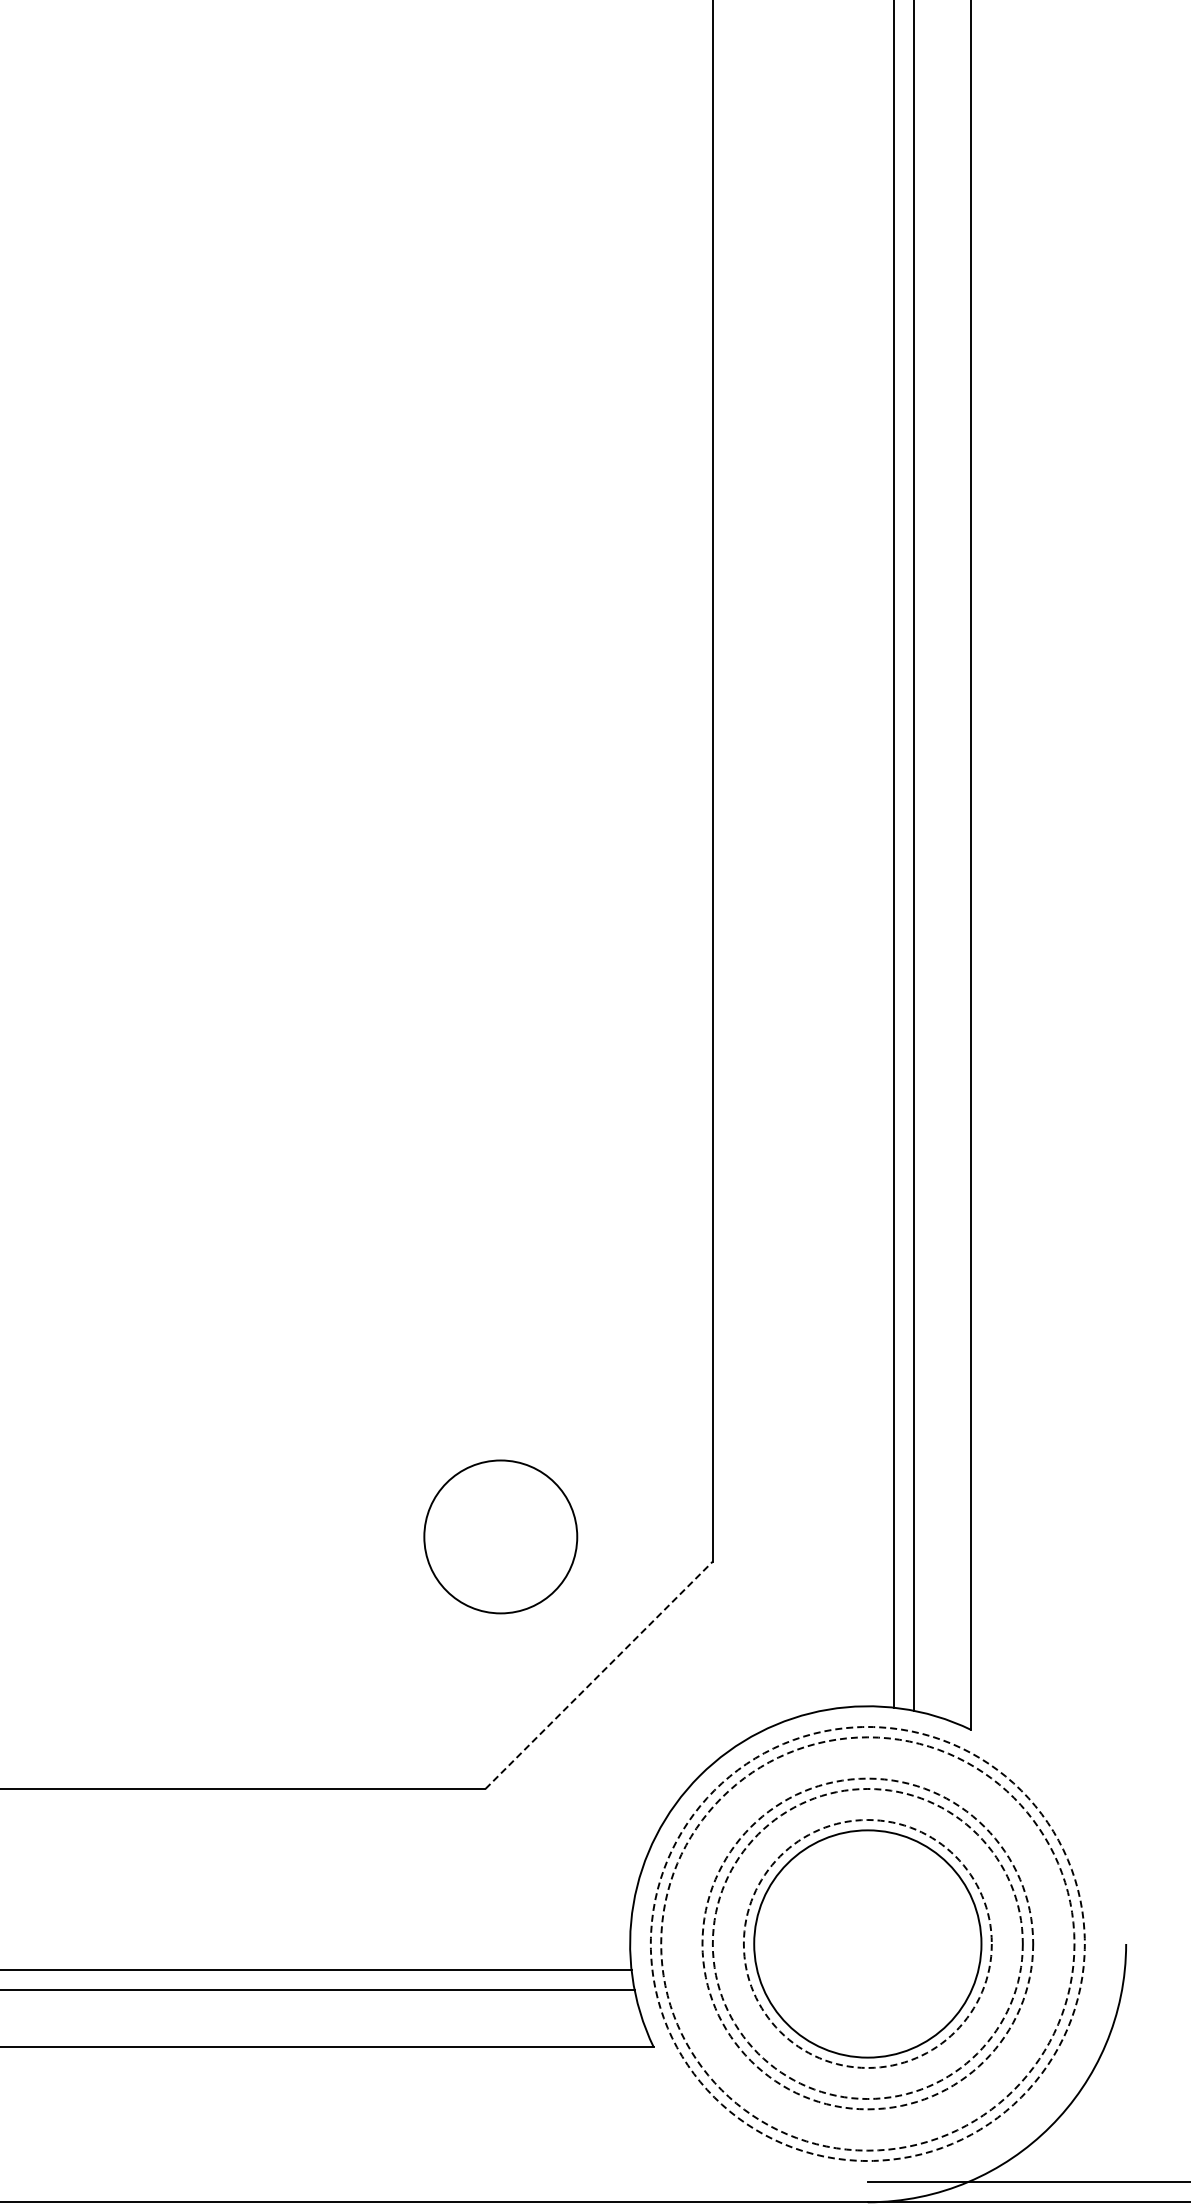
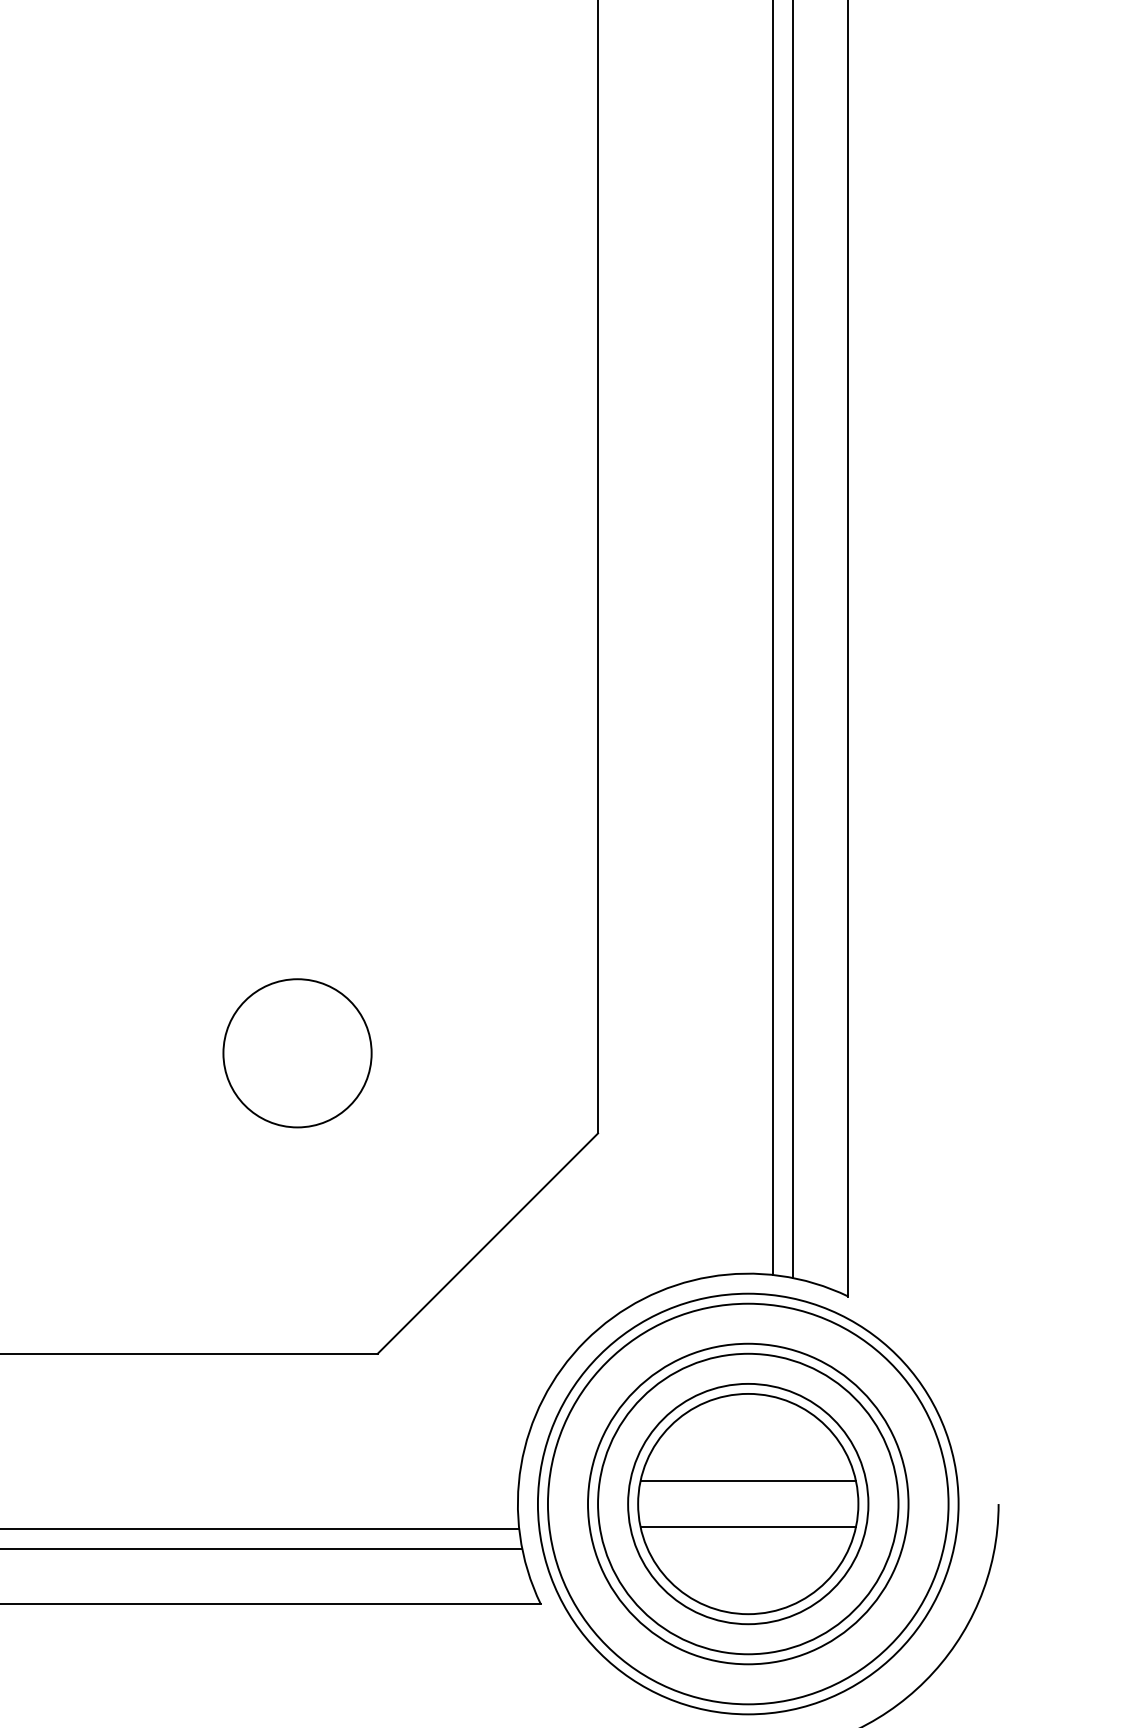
circle: (500, 1536) -> (297, 1052), moved
line: (599, 1675) -> (488, 1243), dashed -> solid
line: (867, 1920) -> (747, 1481), added
circle: (867, 1943) -> (747, 1503), dashed -> solid
circle: (867, 1943) -> (747, 1503), dashed -> solid
circle: (867, 1943) -> (747, 1503), dashed -> solid
circle: (867, 1943) -> (747, 1503), dashed -> solid
circle: (867, 1943) -> (747, 1503), dashed -> solid
line: (867, 1967) -> (747, 1526), added

